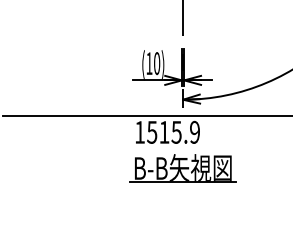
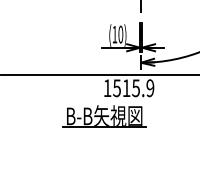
part: (182, 168) -> (104, 116), moved

